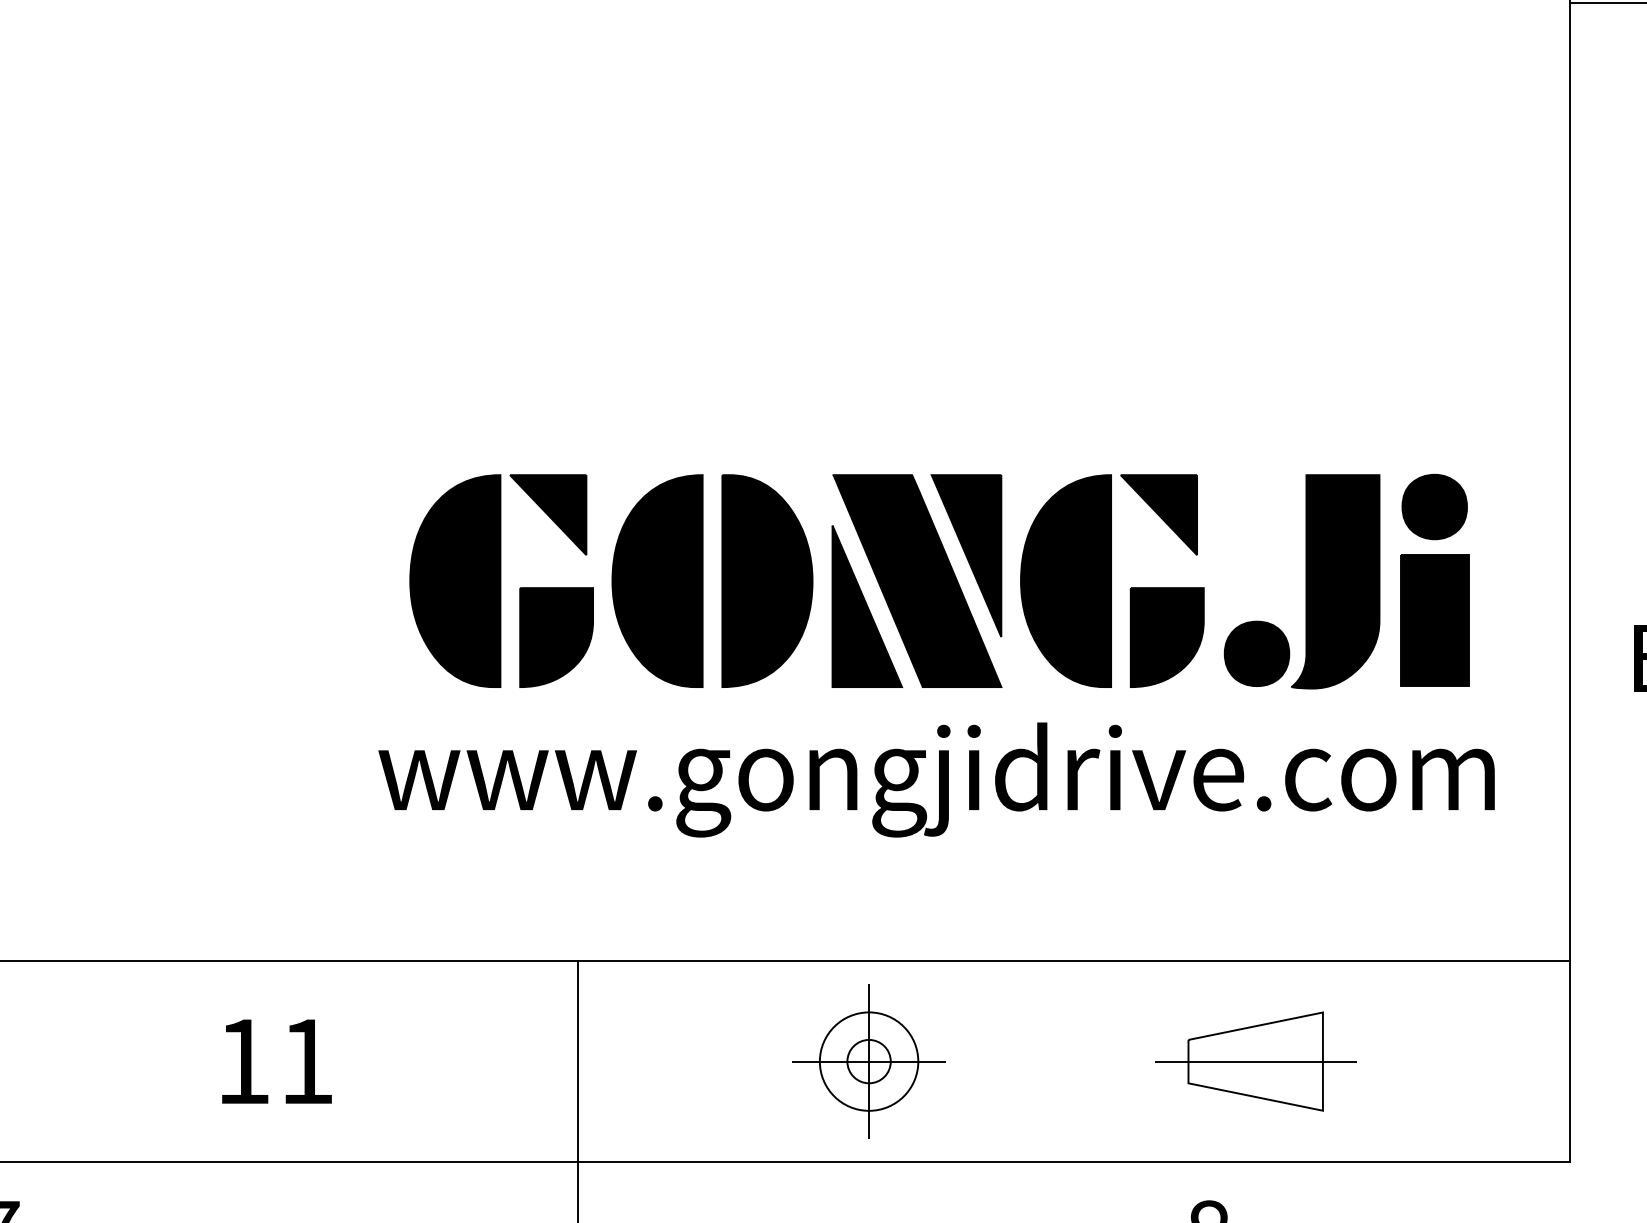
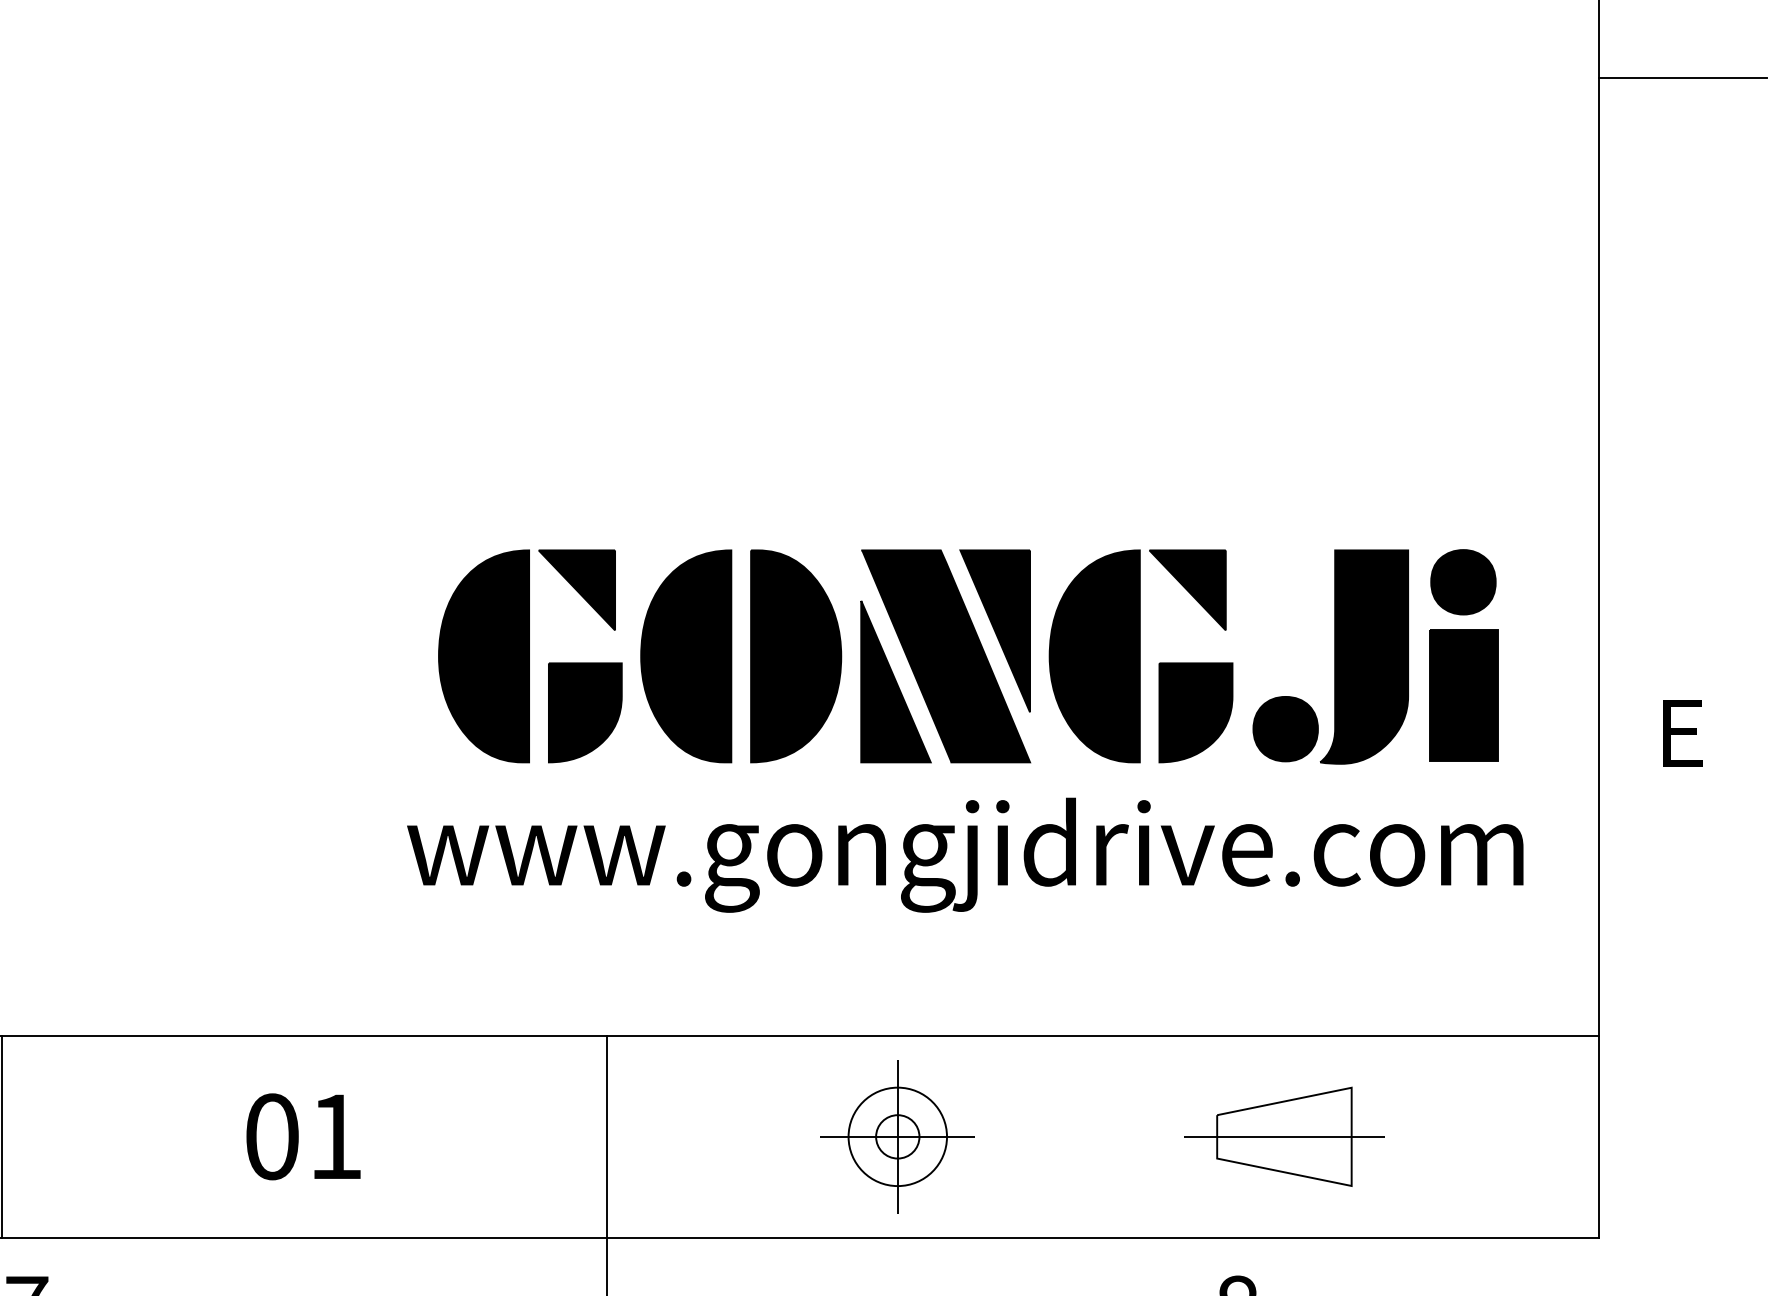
text: (243, 1061) -> (272, 1136), 11 -> 01

